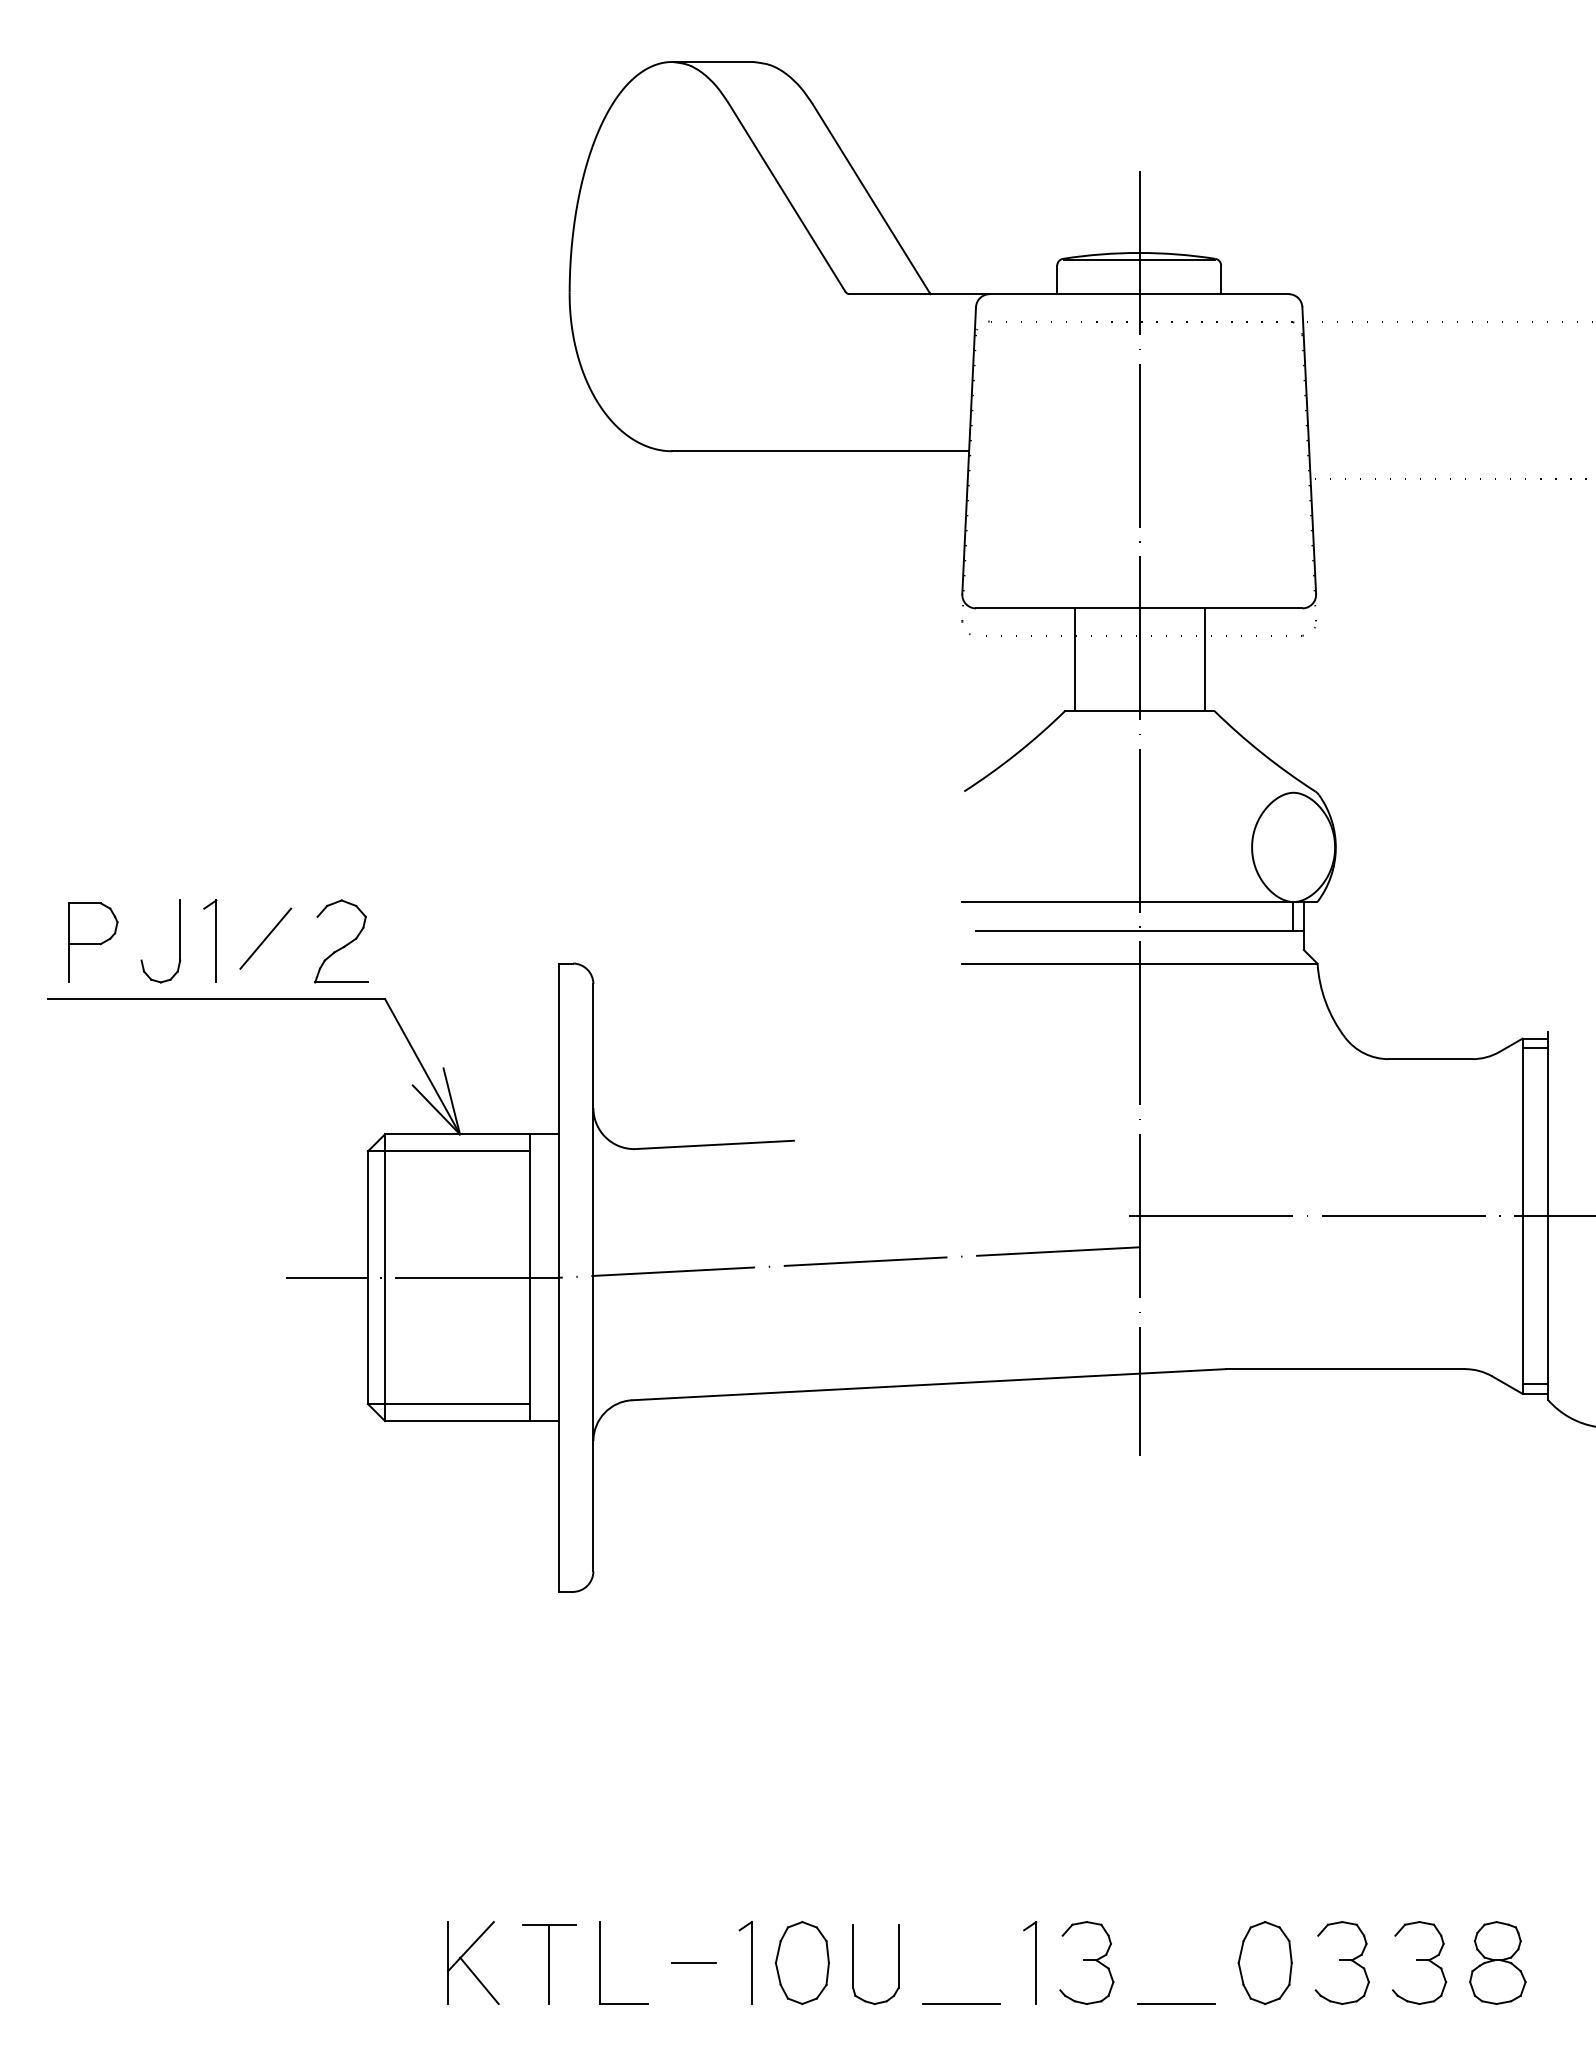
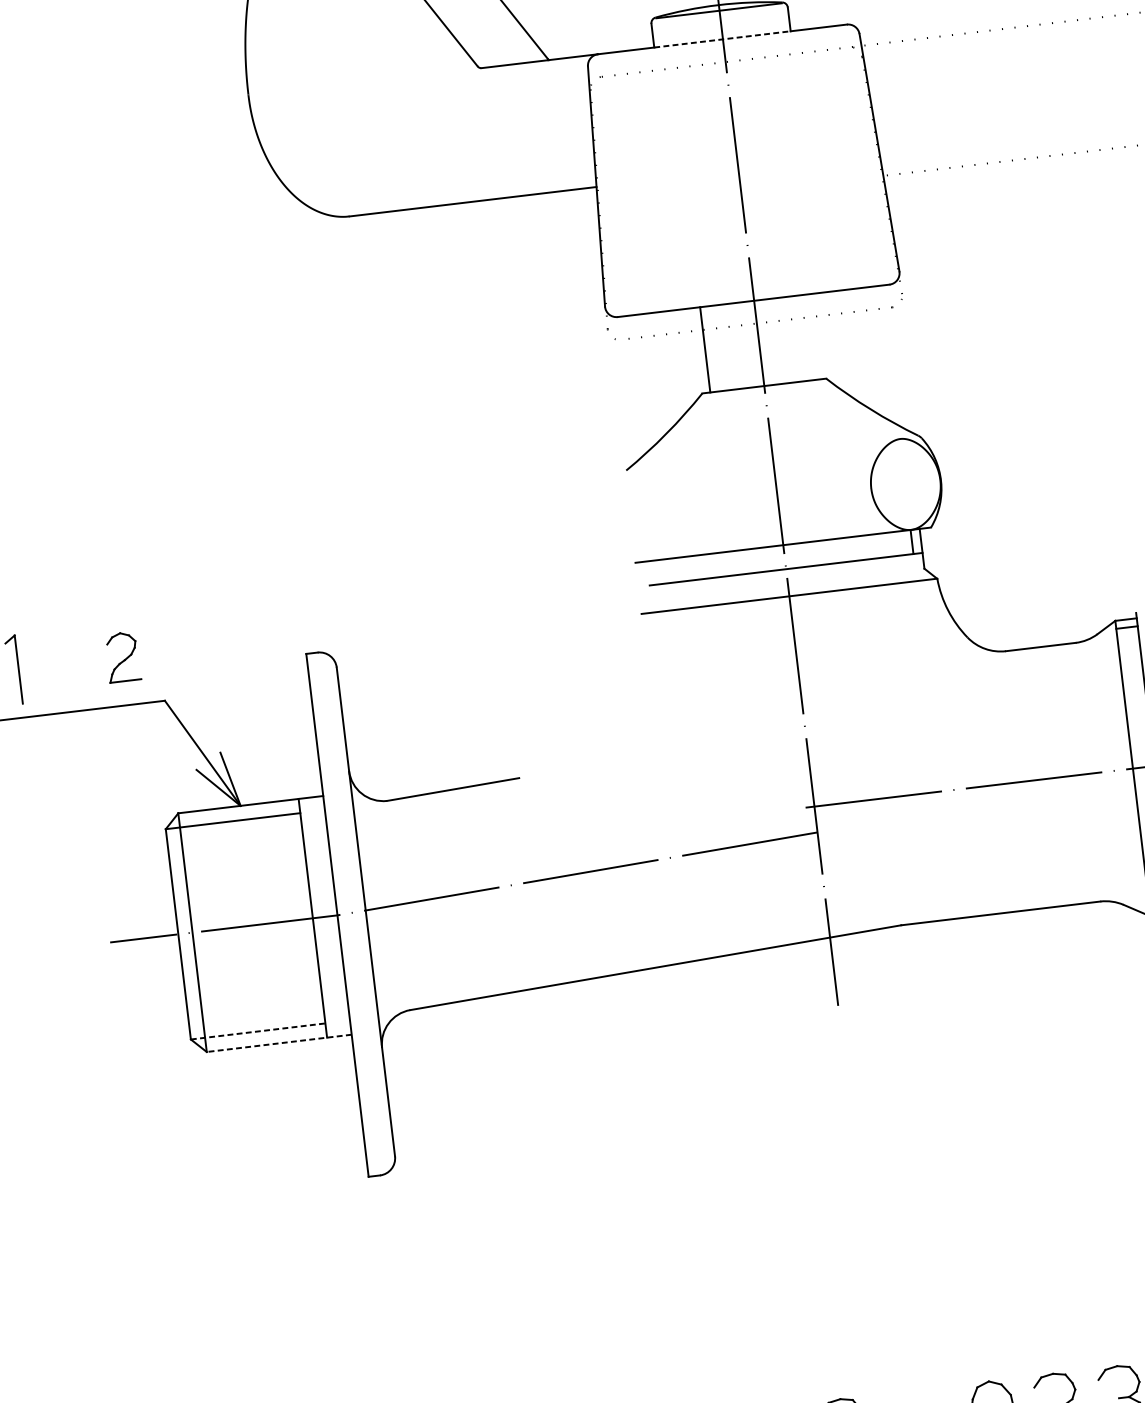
line: (1139, 294) -> (722, 39), solid -> dashed
line: (1204, 659) -> (813, 336), removed
line: (265, 938) -> (59, 662), removed
part: (341, 941) -> (122, 657), size x0.7
line: (448, 1404) -> (257, 1031), solid -> dashed
line: (471, 1421) -> (278, 1043), solid -> dashed

